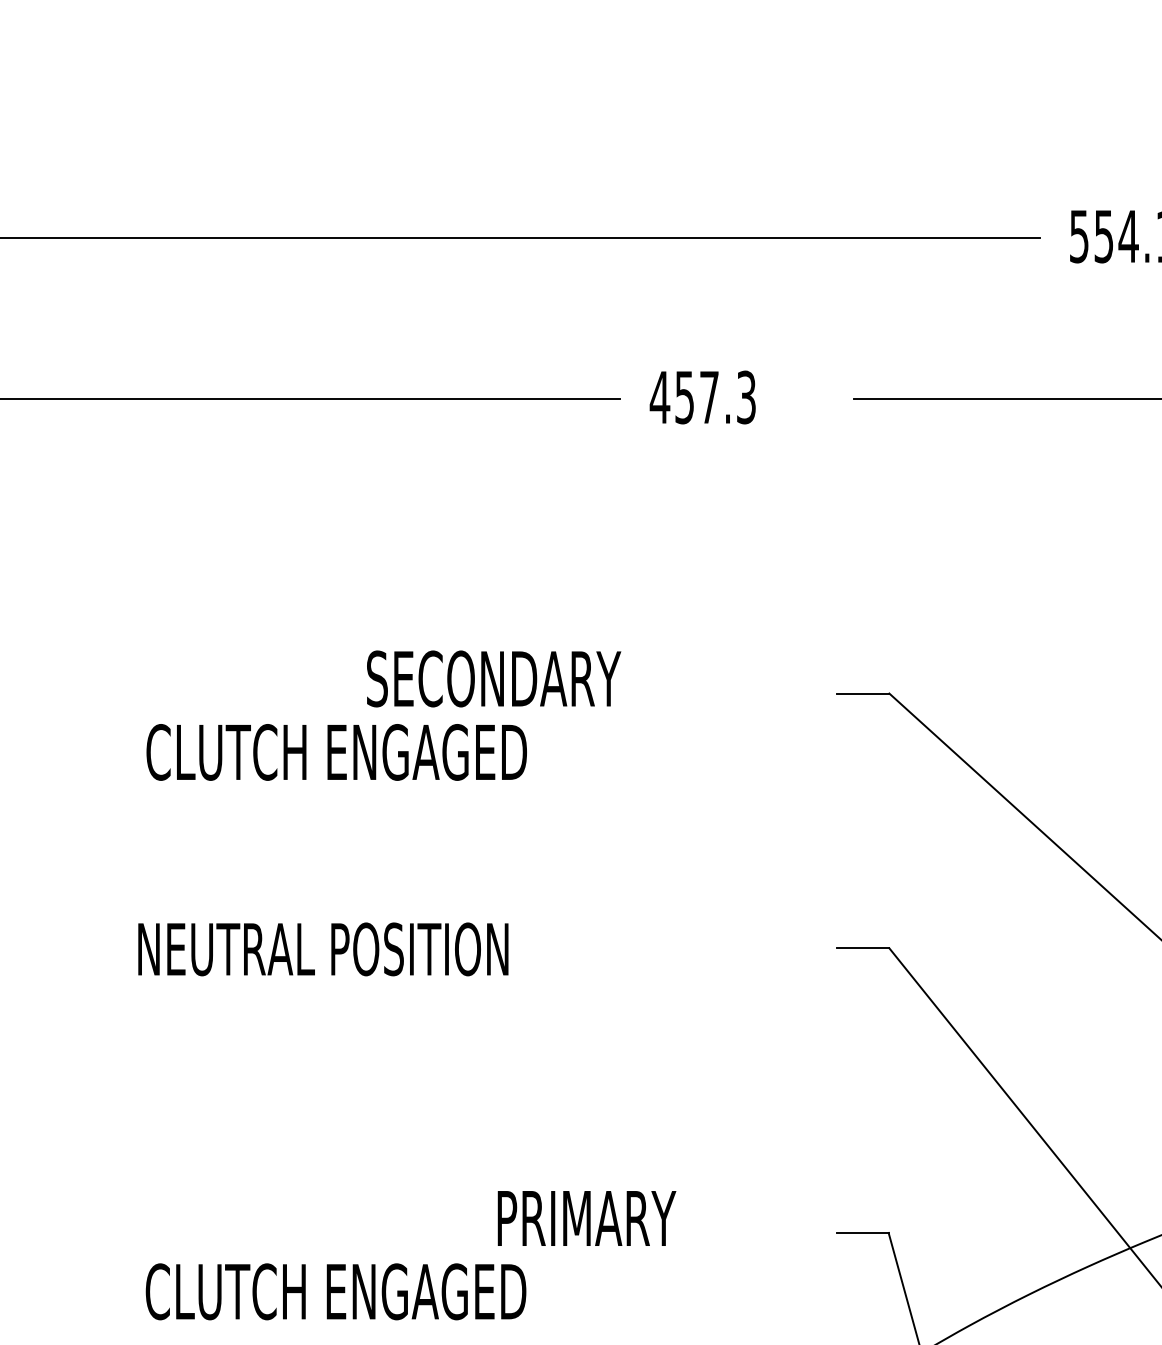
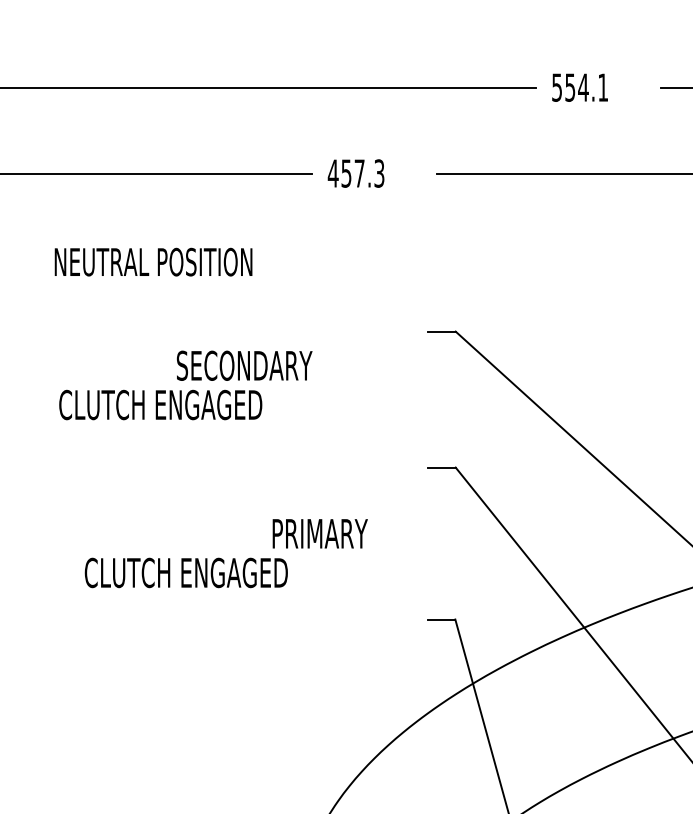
text: (383, 715) -> (185, 385), moved
text: (323, 948) -> (153, 261), moved
text: (409, 1255) -> (225, 553), moved

